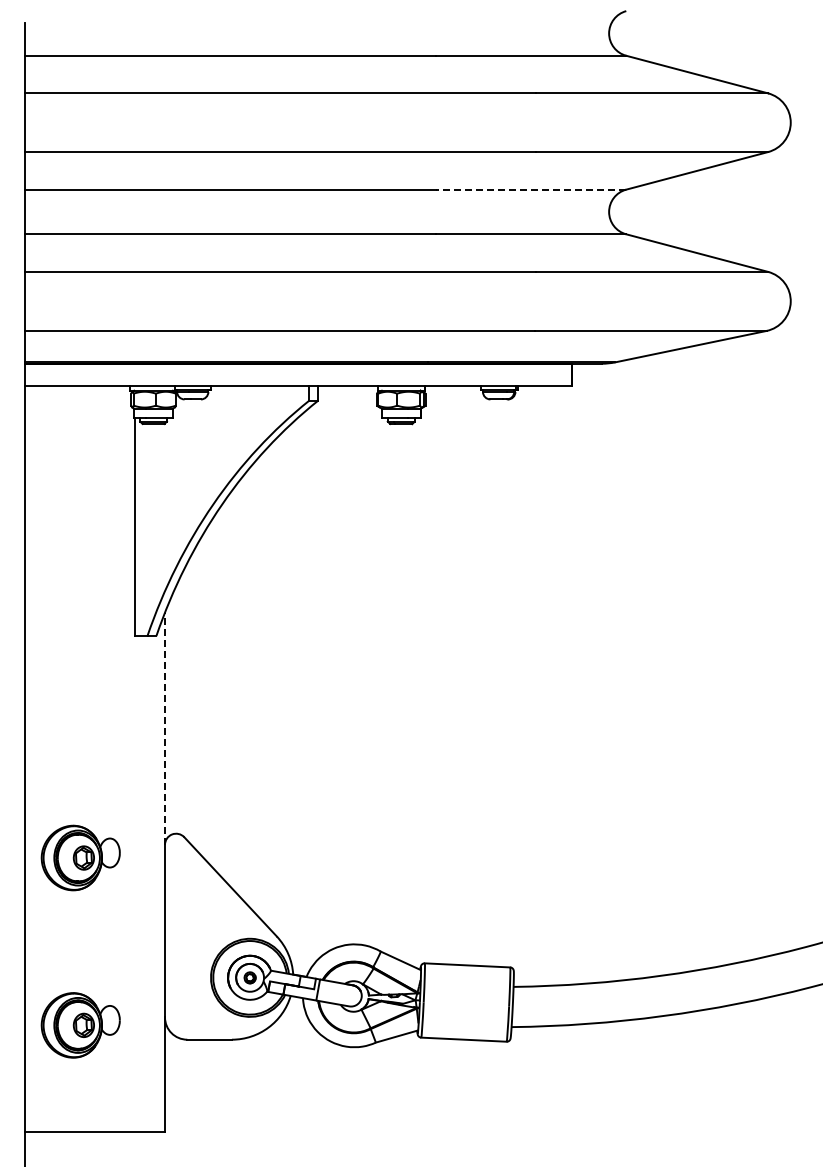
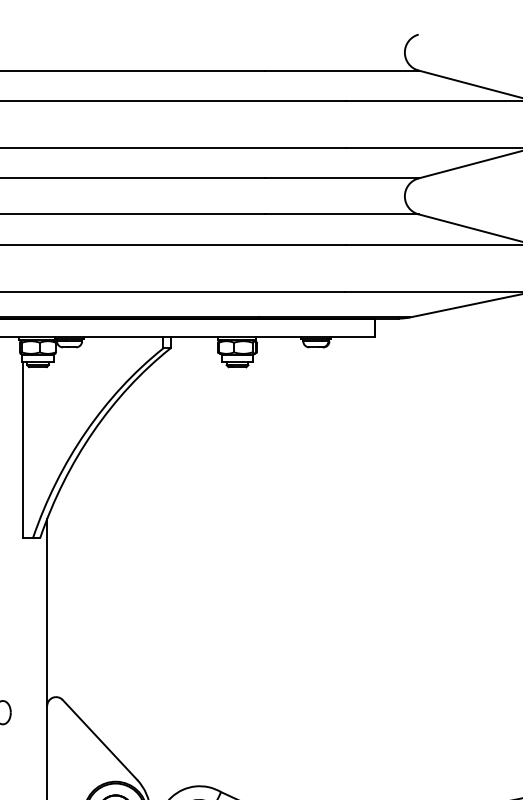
line: (530, 189) -> (341, 178), dashed -> solid
line: (165, 728) -> (47, 612), dashed -> solid

